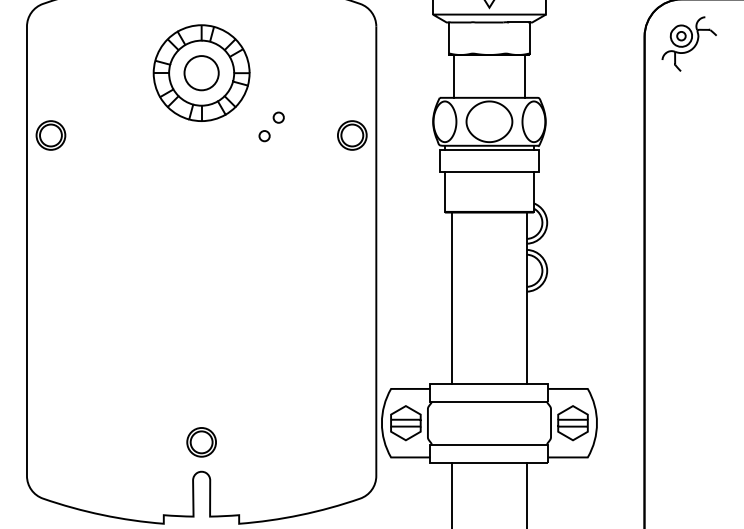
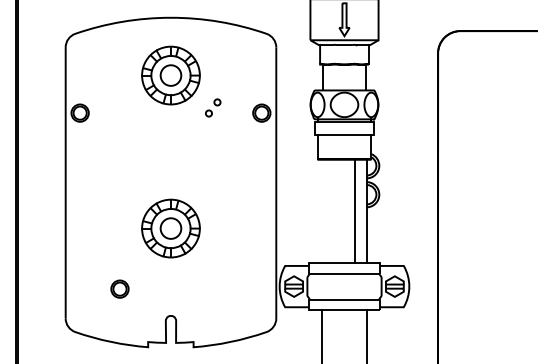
part: (688, 43) -> (464, 57), removed
line: (451, 296) -> (354, 210), moved
part: (200, 326) -> (170, 228), added
part: (200, 441) -> (119, 288), moved

